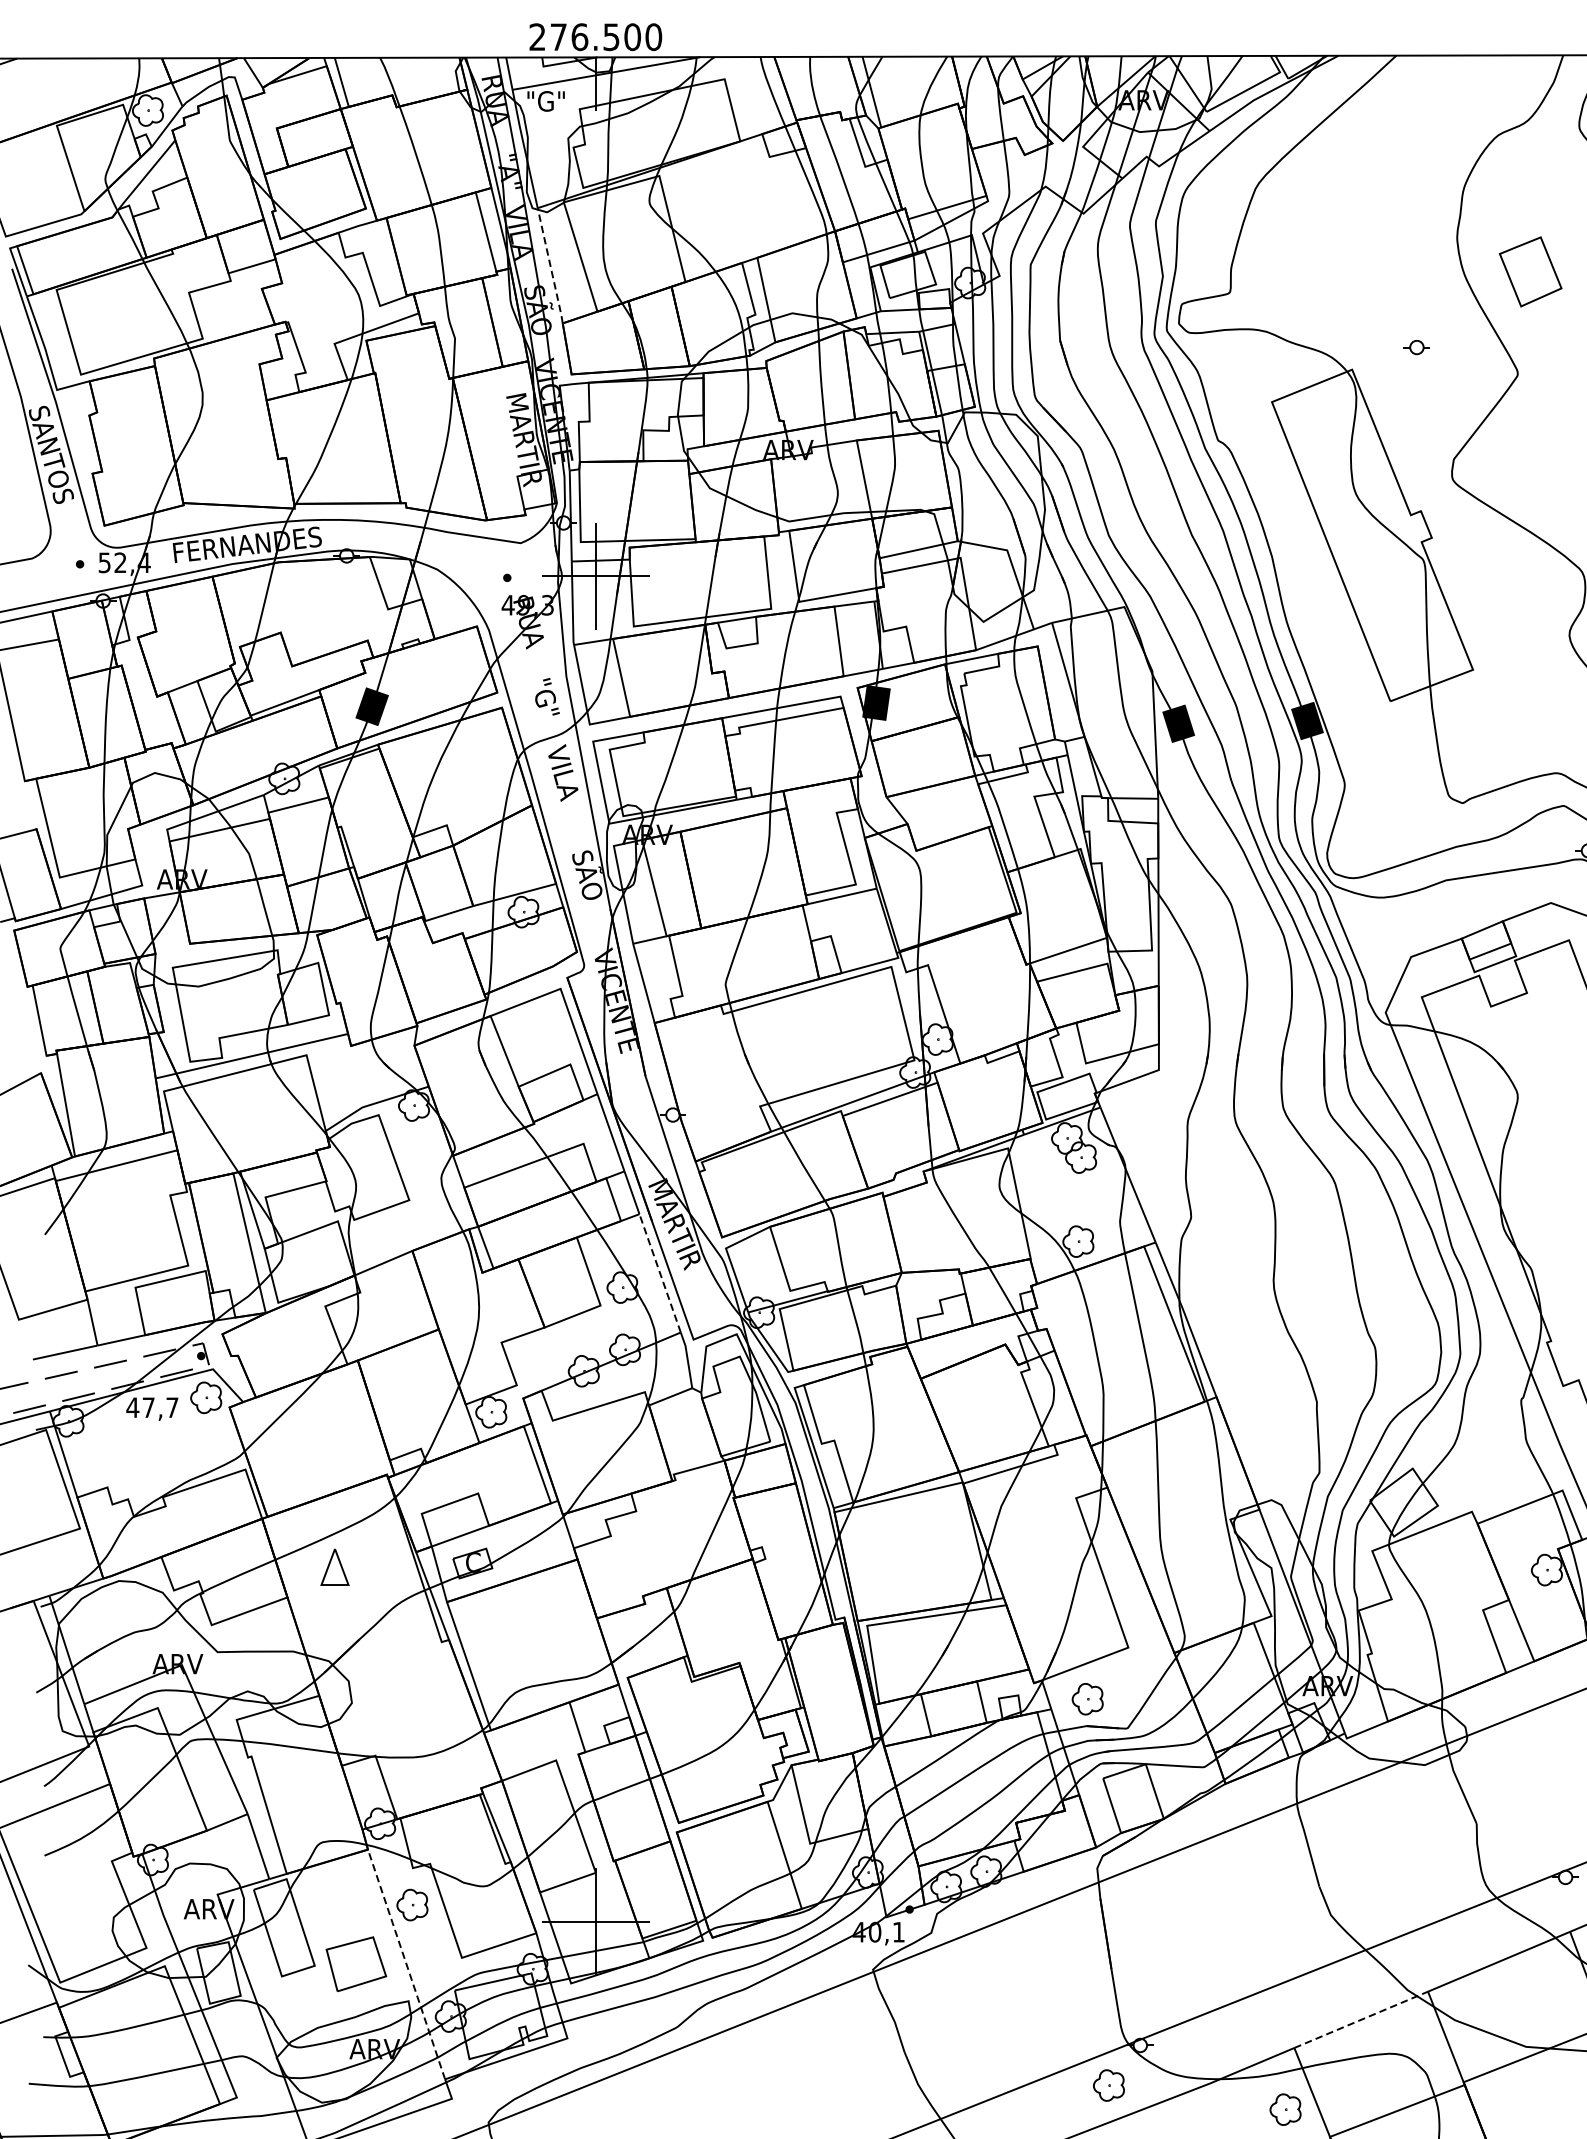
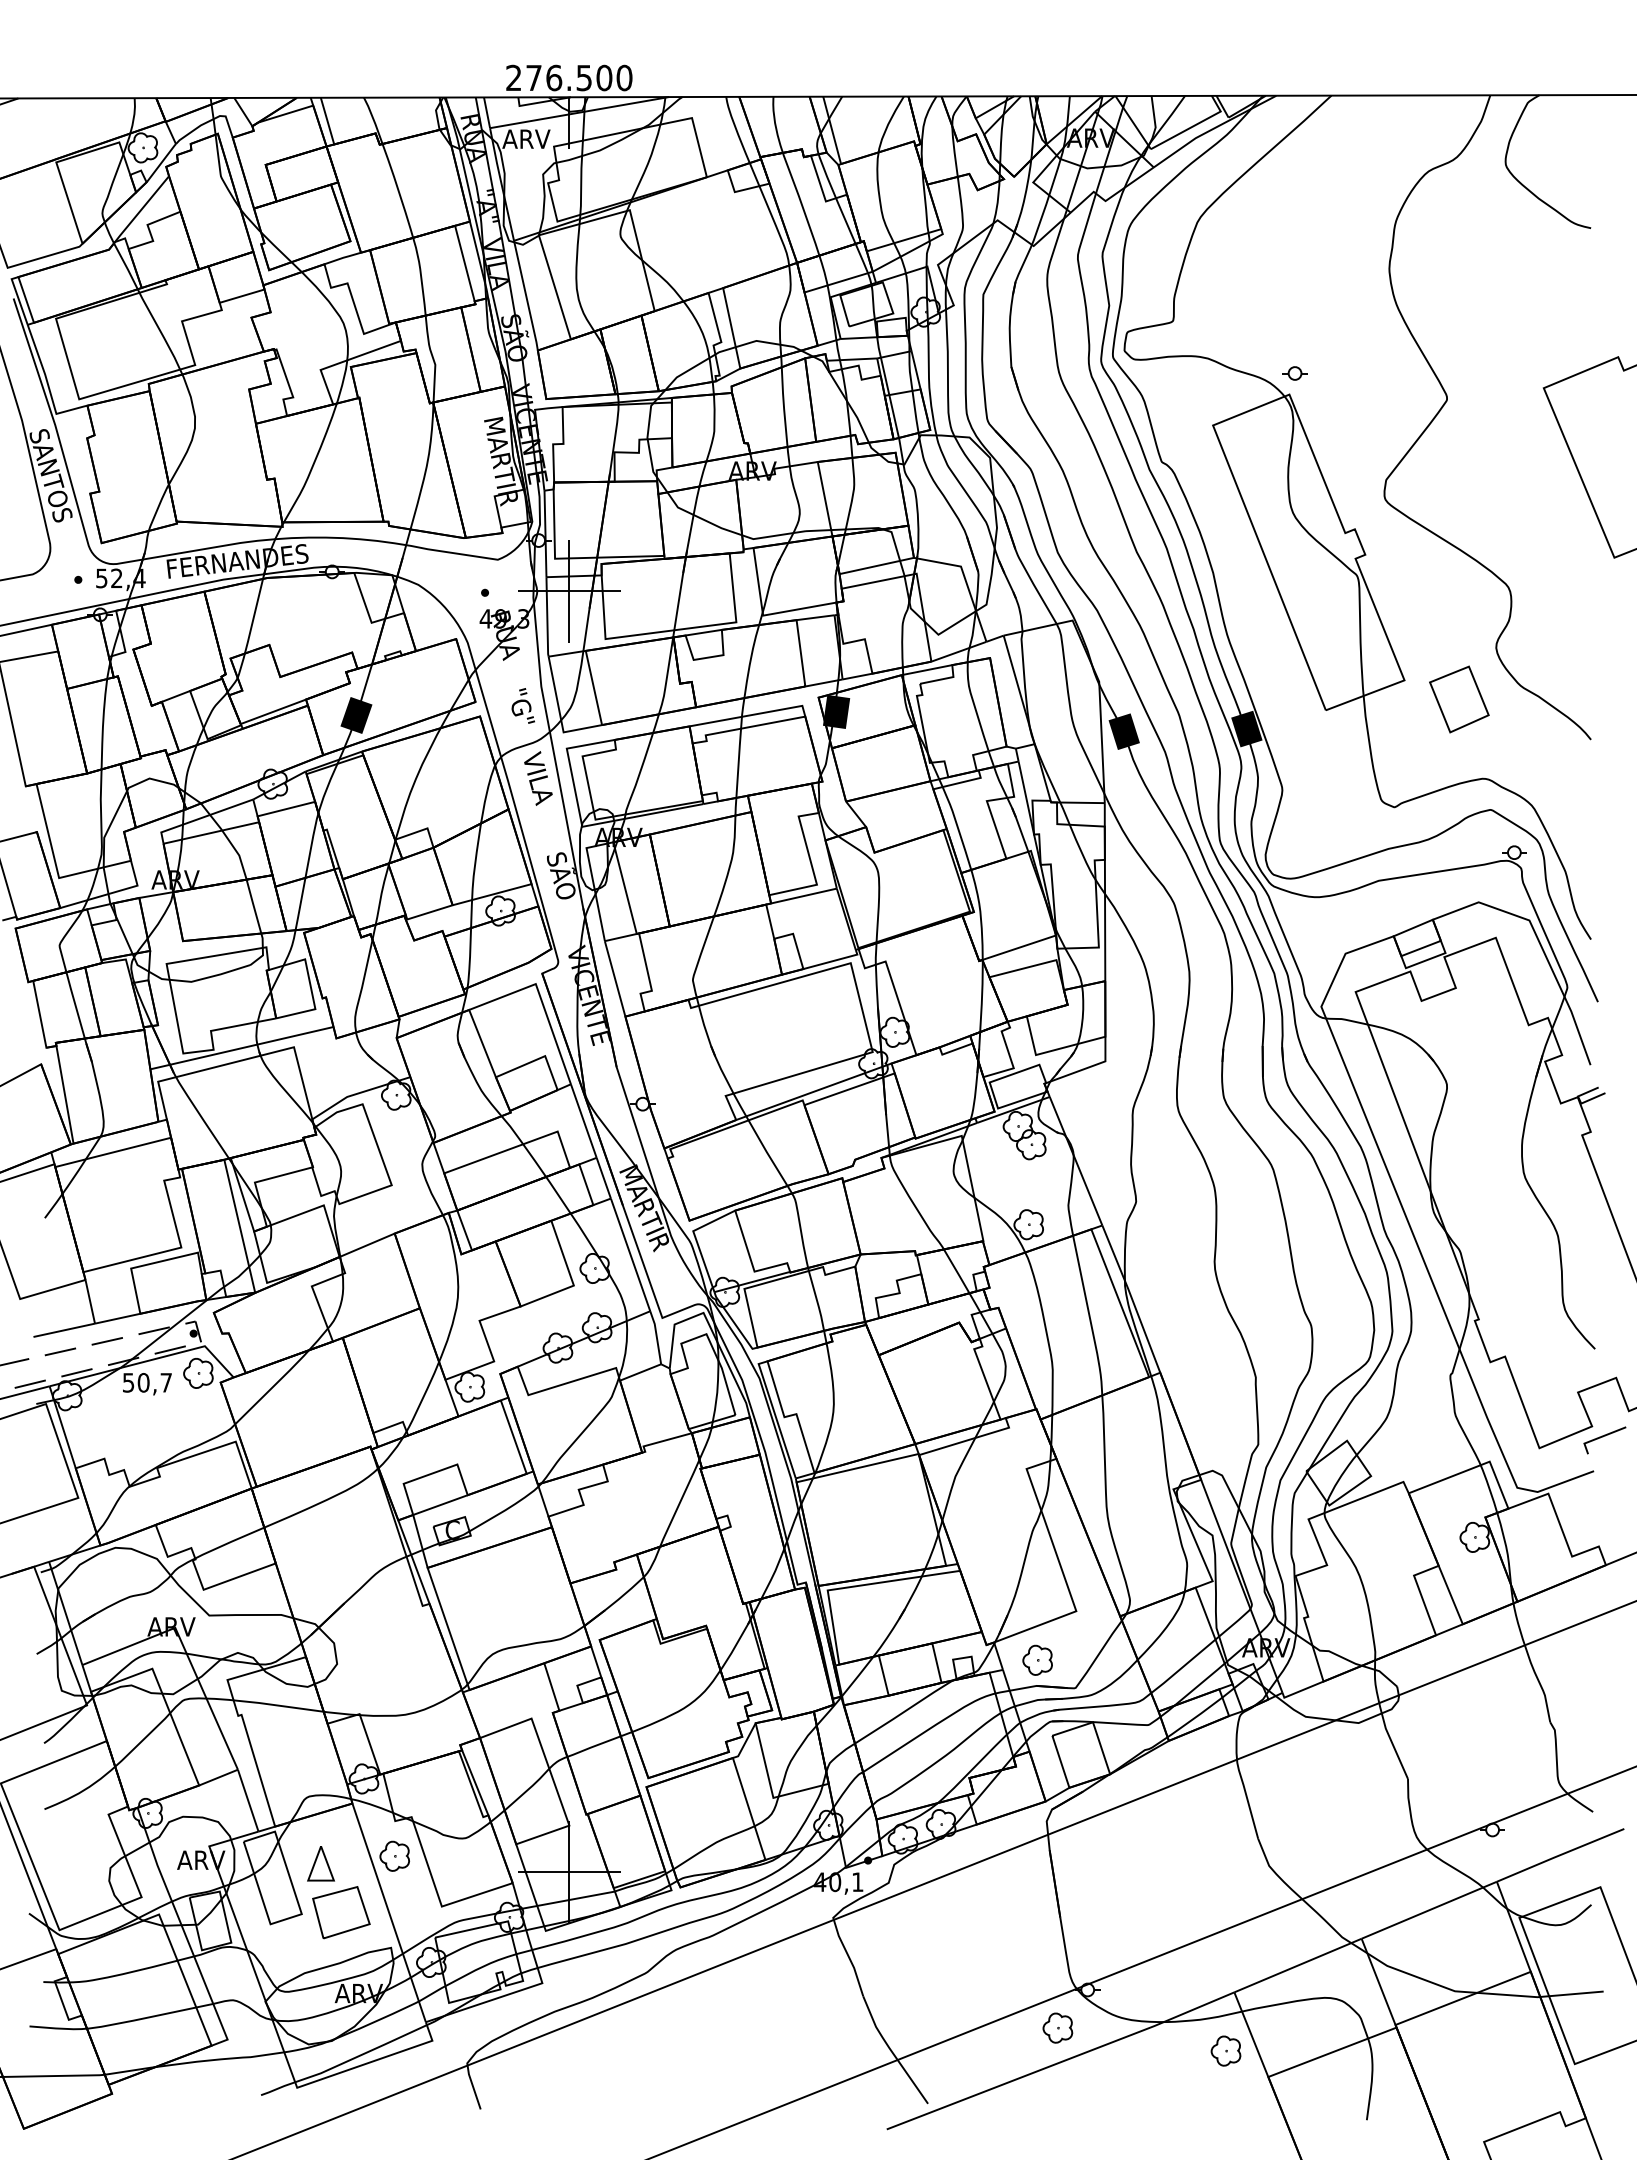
text: (550, 101) -> (526, 139), "G" -> ARV
line: (550, 266) -> (526, 296), dashed -> solid
part: (1530, 271) -> (1459, 699), moved
part: (1416, 347) -> (1294, 373), moved
line: (660, 1272) -> (630, 1254), dashed -> solid
text: (140, 1407) -> (135, 1382), 47,7 -> 50,7
part: (334, 1567) -> (320, 1863), moved
line: (406, 1965) -> (389, 1913), dashed -> solid
line: (1361, 2019) -> (1298, 1965), dashed -> solid

